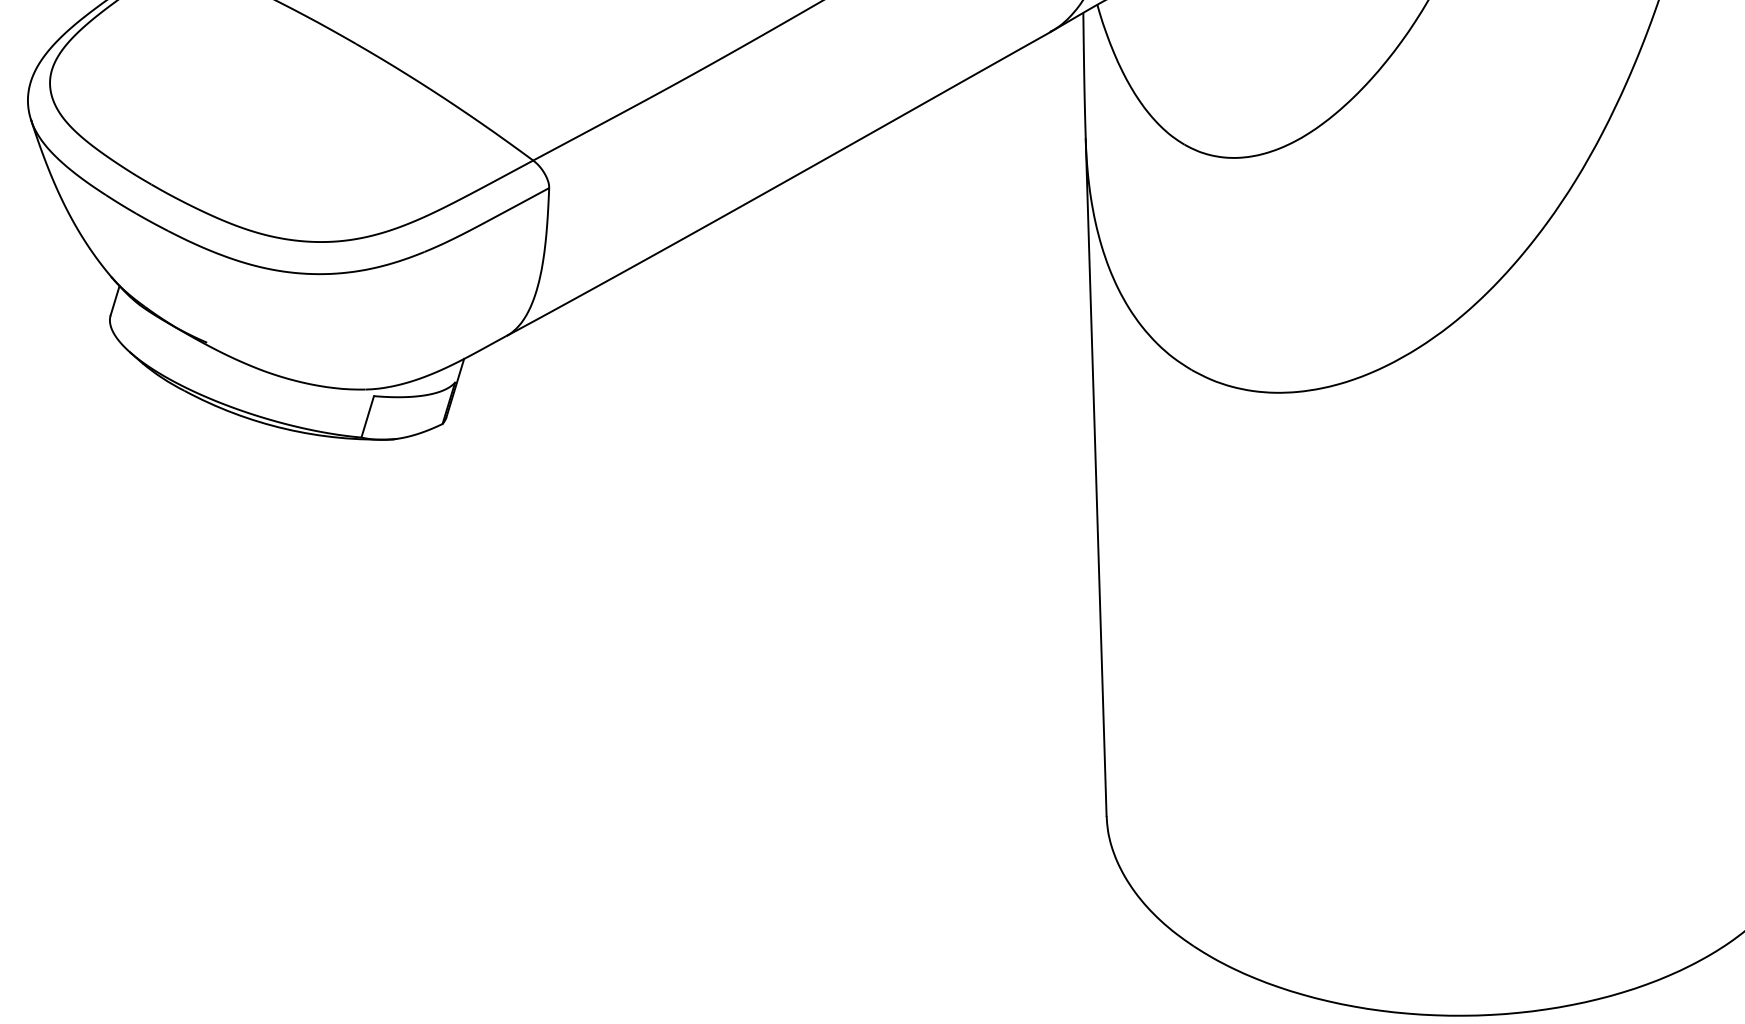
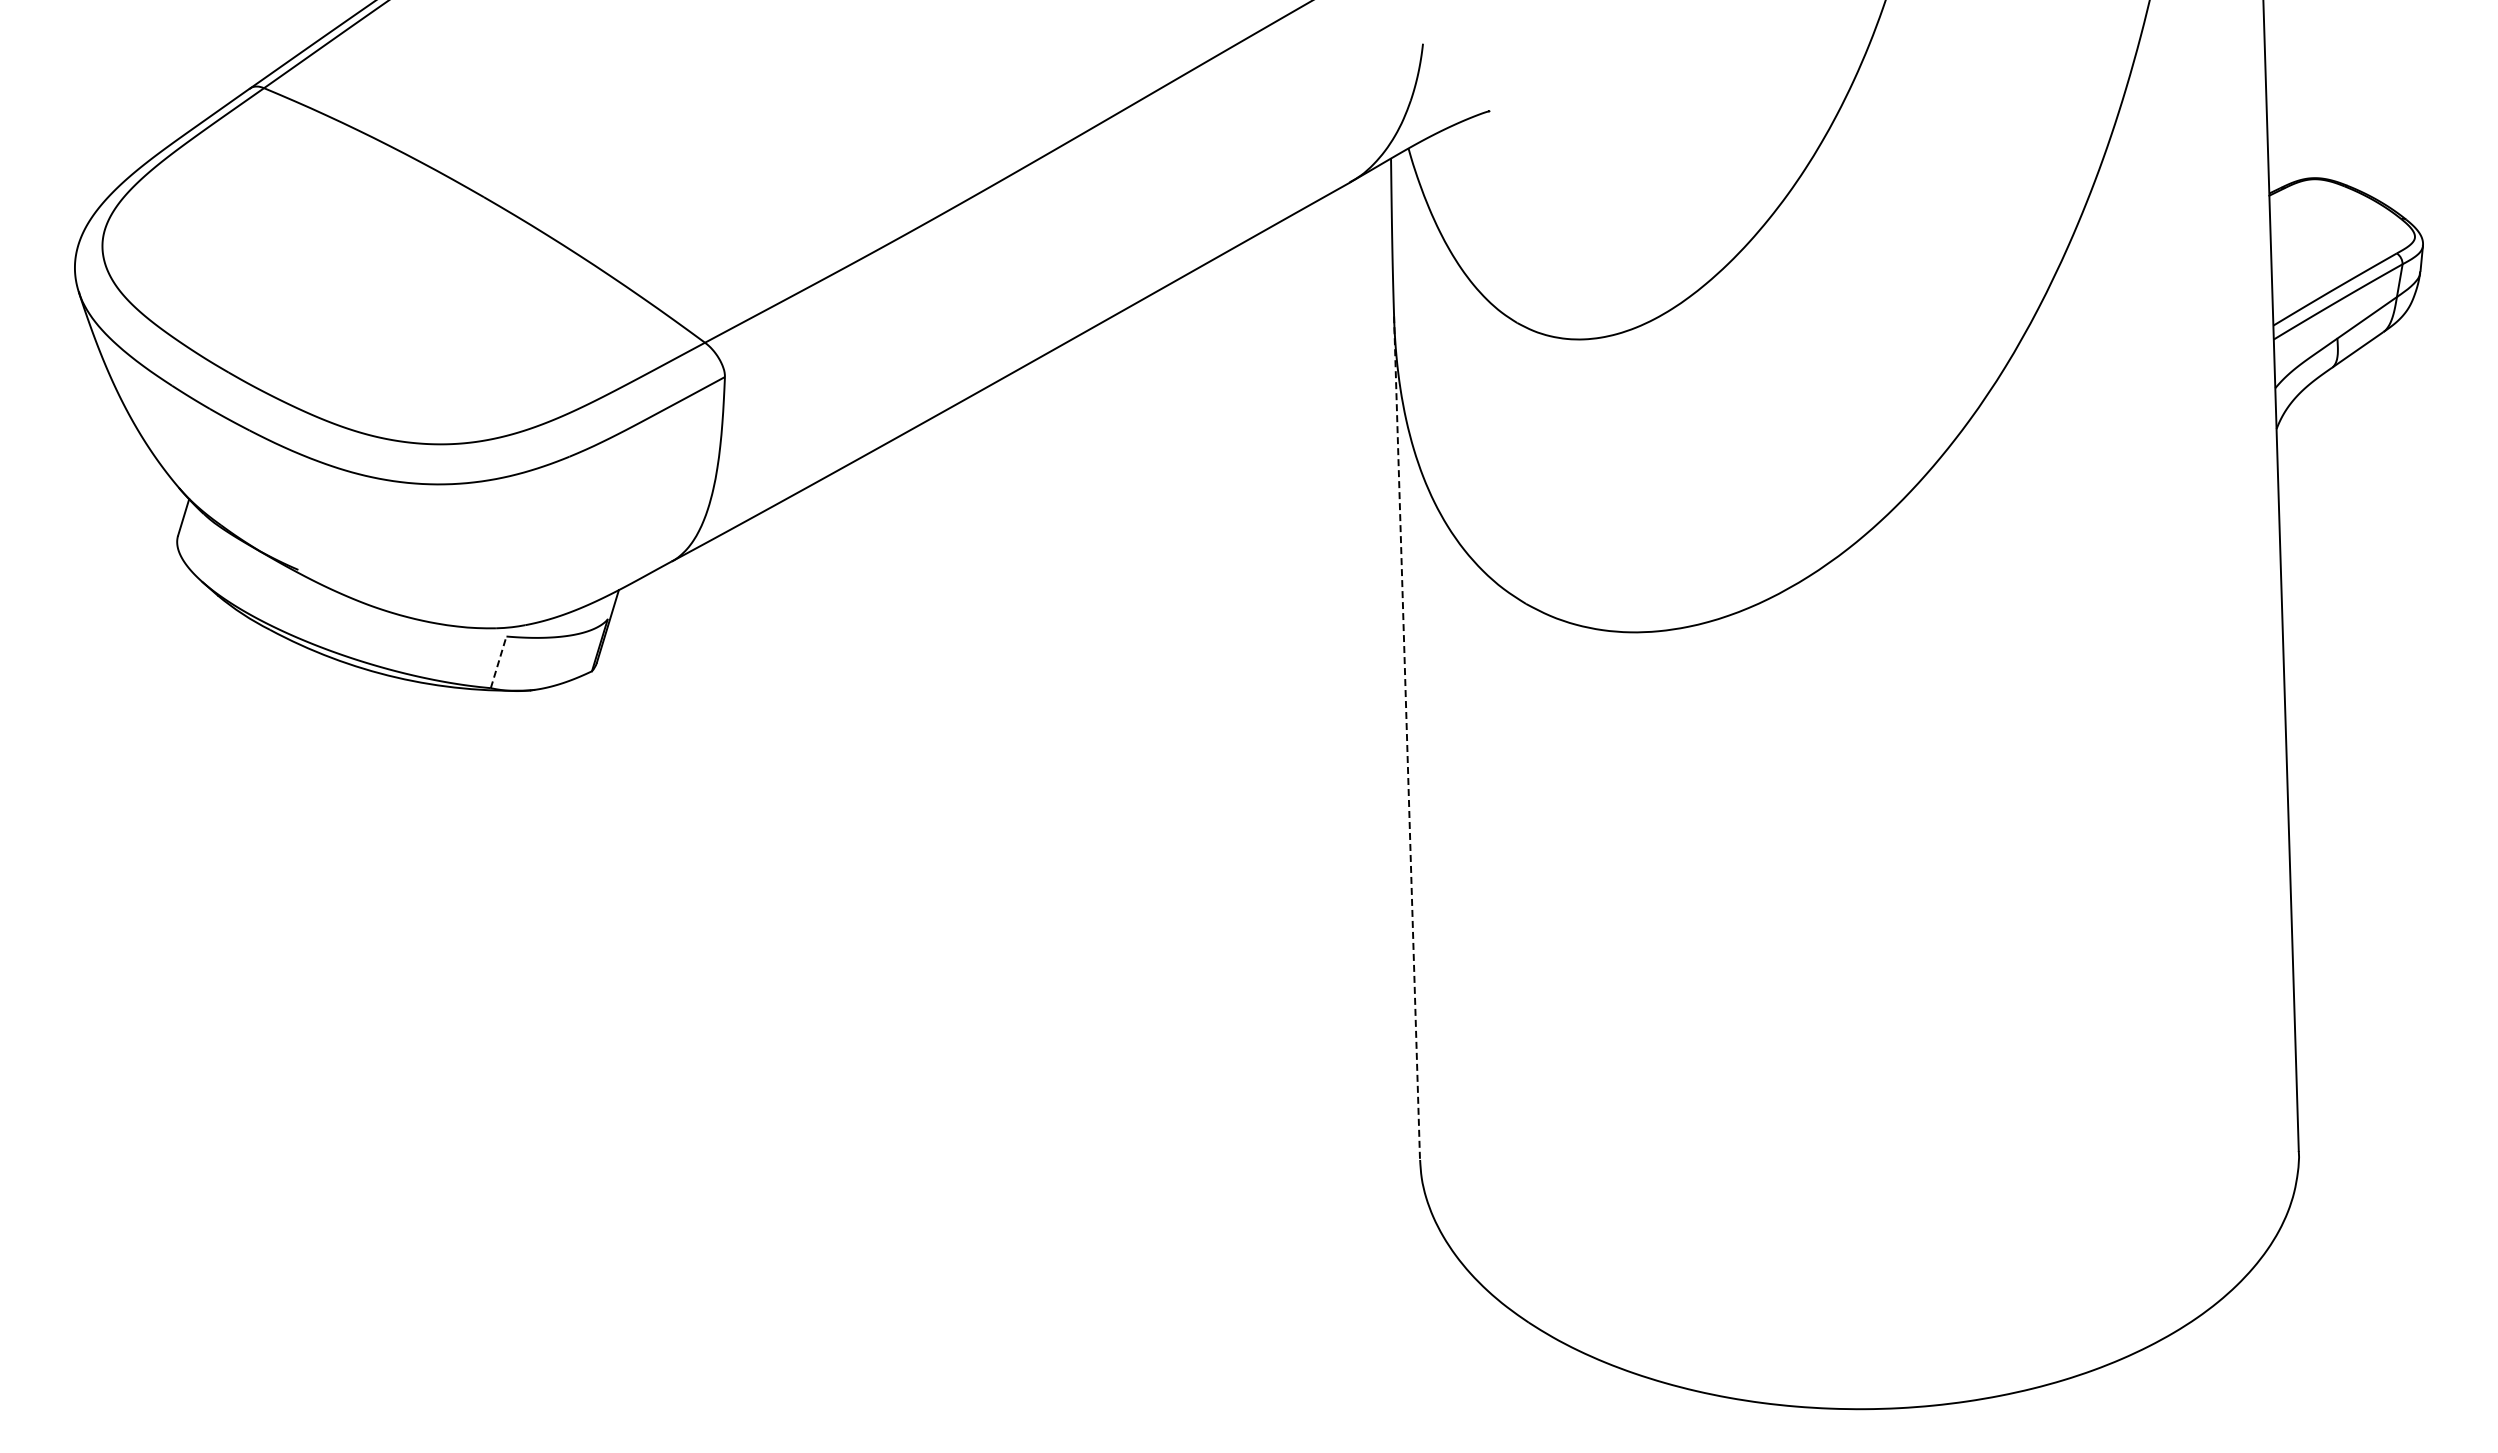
line: (367, 416) -> (498, 662), solid -> dashed
line: (1096, 477) -> (1407, 738), solid -> dashed

